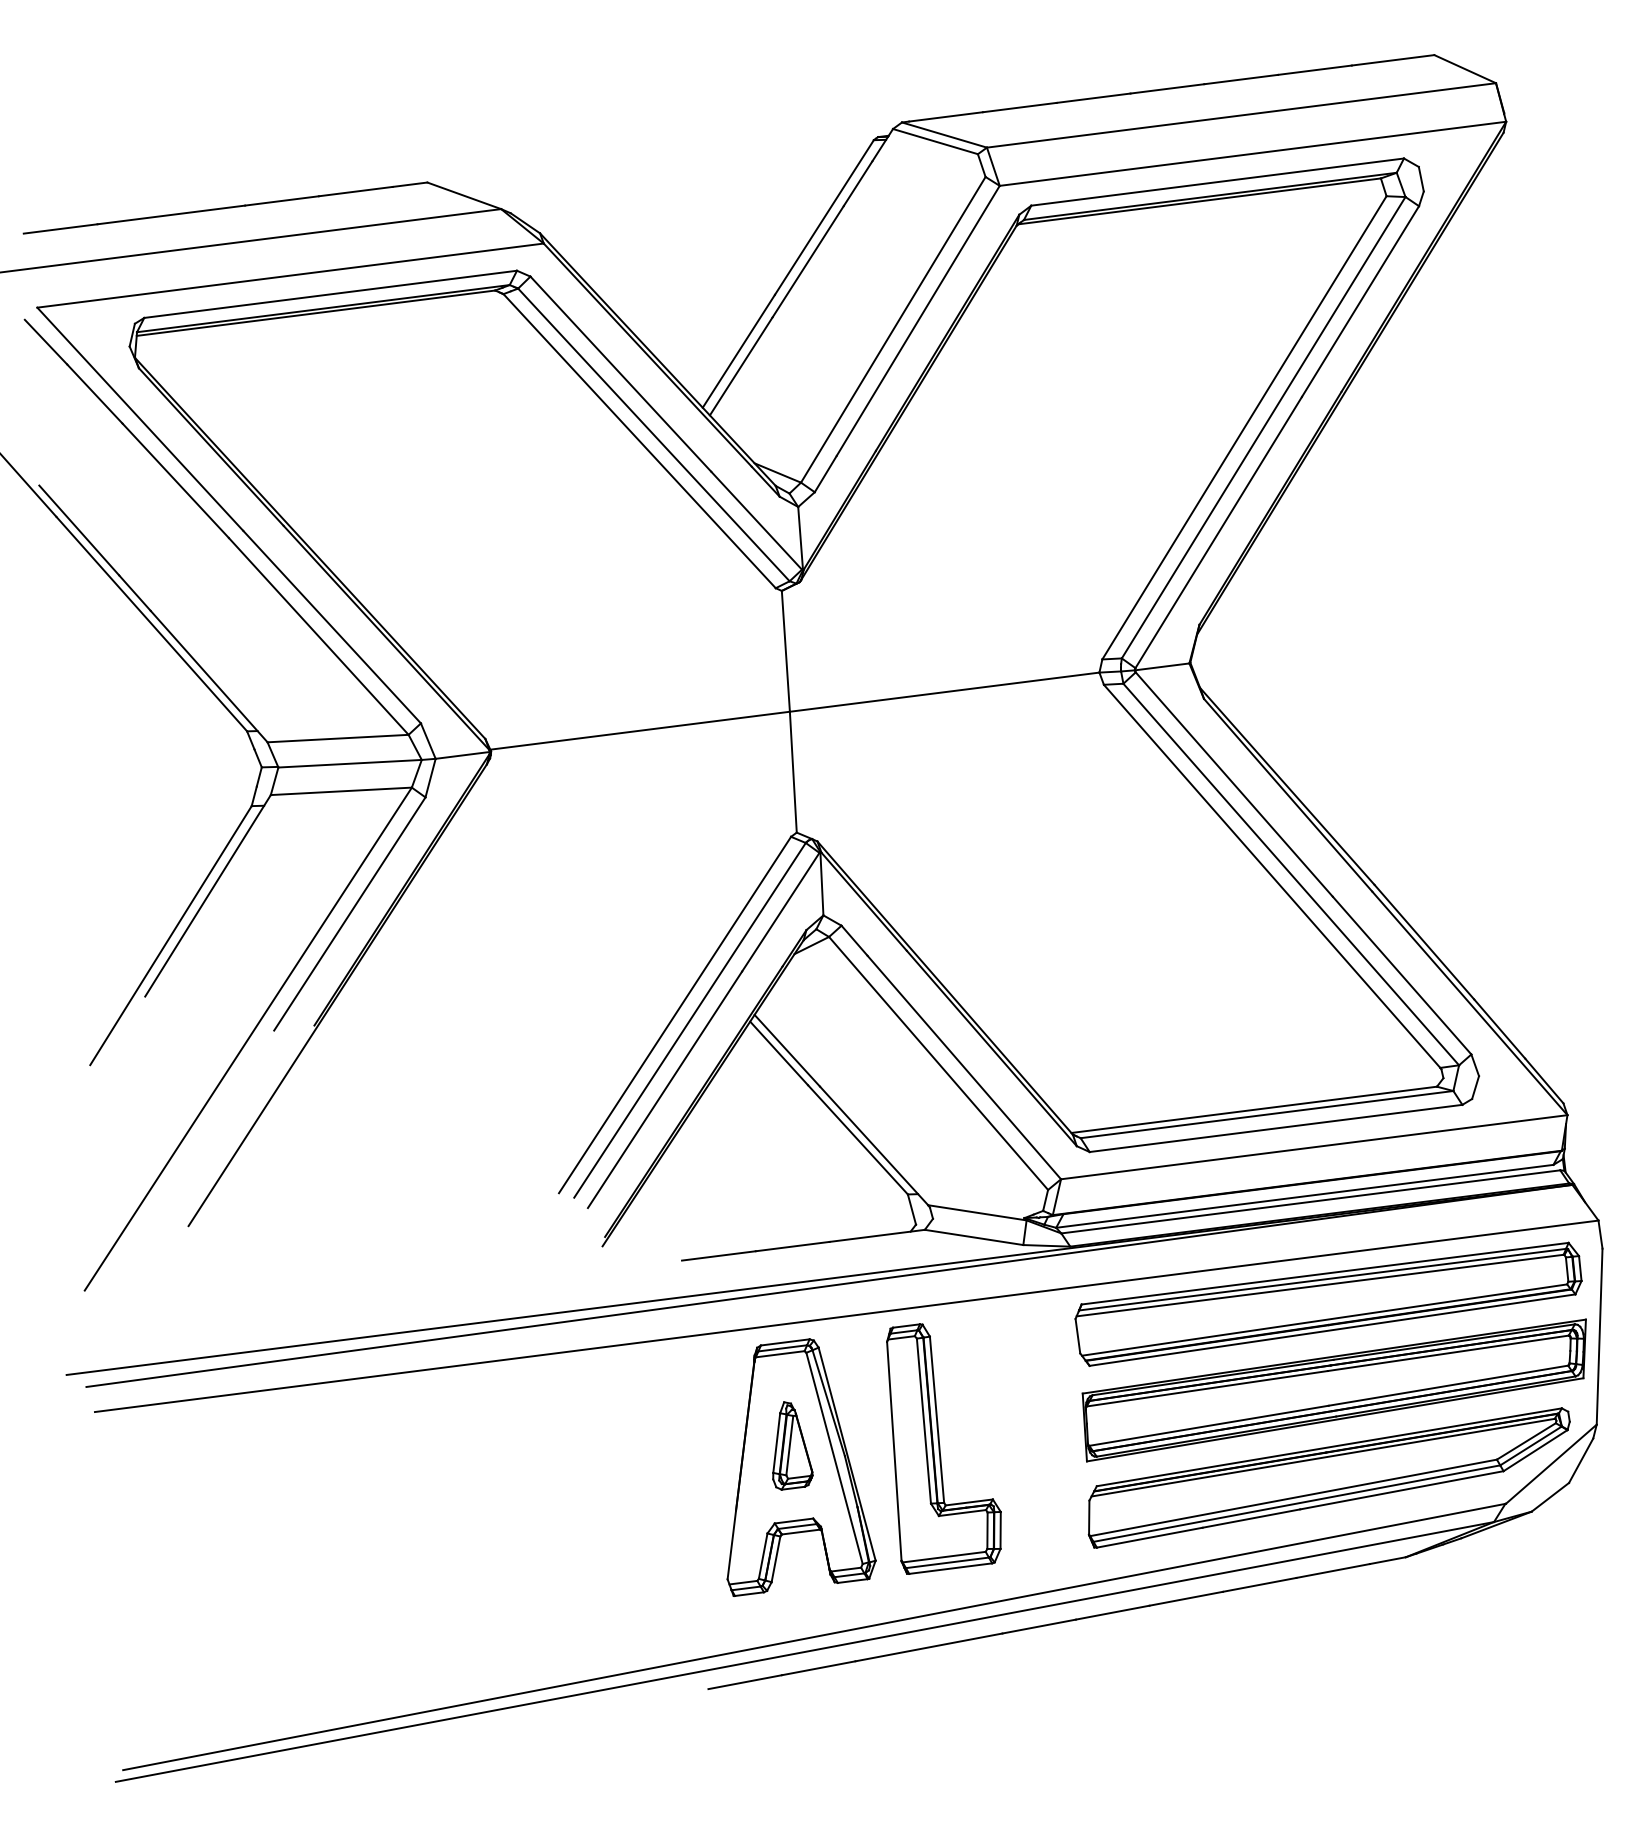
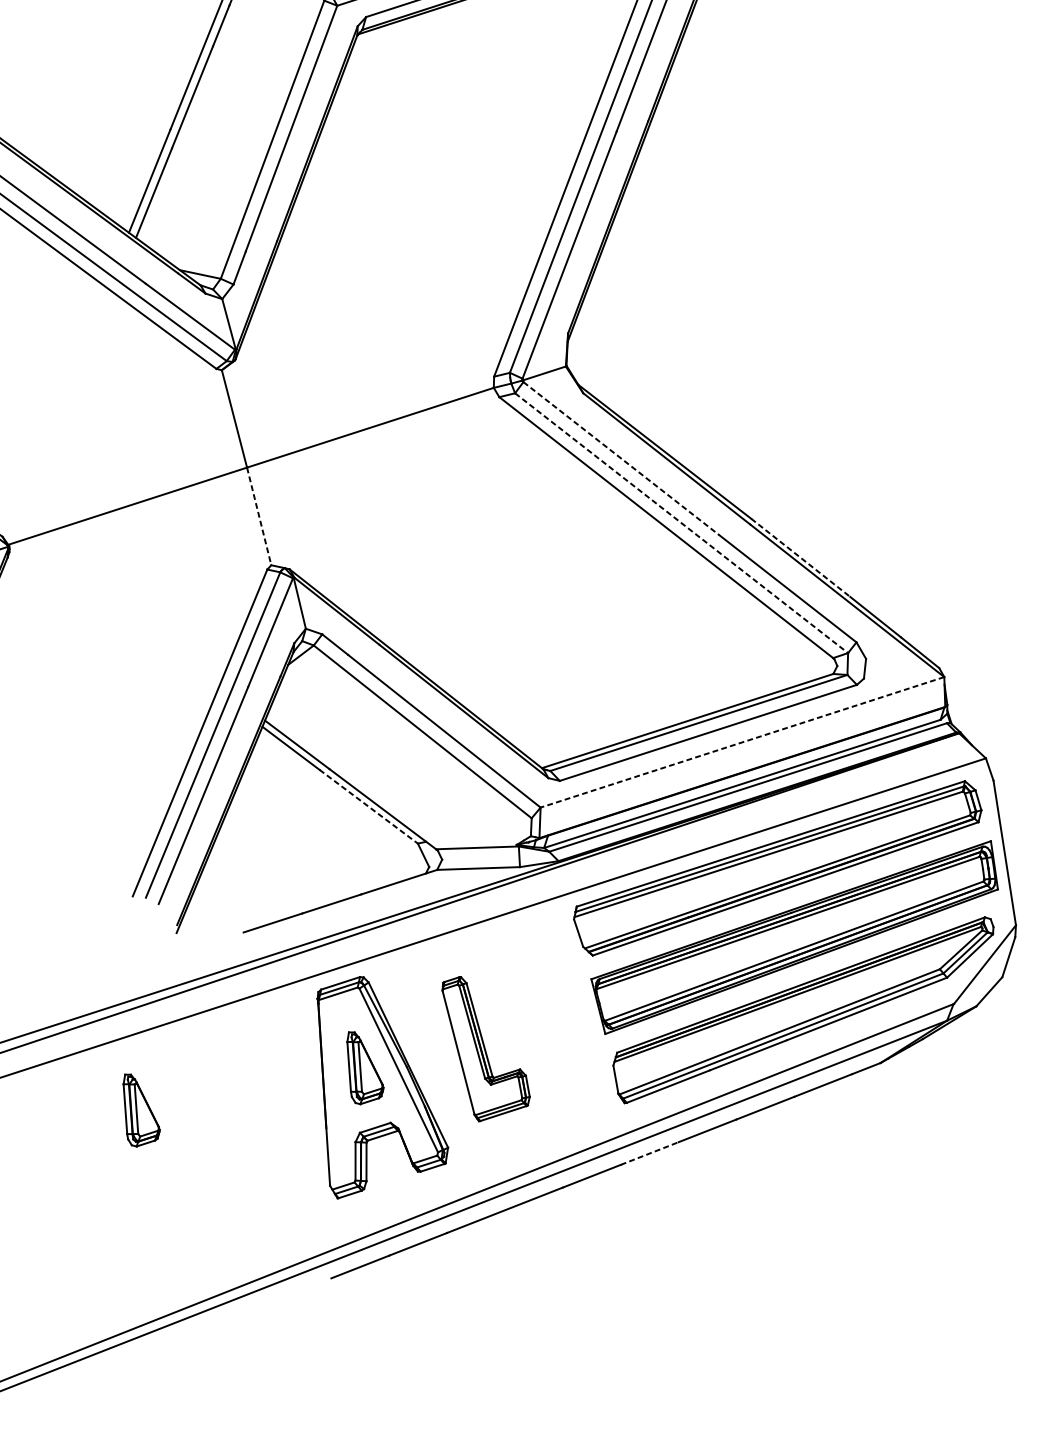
line: (793, 772) -> (259, 516), solid -> dashed
line: (1234, 784) -> (621, 458), solid -> dashed
line: (1291, 874) -> (681, 523), solid -> dashed
line: (1424, 942) -> (800, 558), solid -> dashed
line: (858, 1139) -> (369, 806), solid -> dashed
line: (1313, 1147) -> (741, 742), solid -> dashed
part: (518, 1445) -> (138, 1108), added
part: (943, 1448) -> (486, 1045), size x0.7
line: (1113, 1612) -> (650, 1153), solid -> dashed

